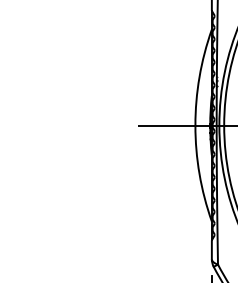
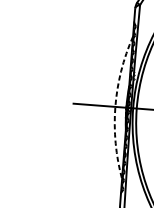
arc: (195, 125) -> (115, 106), solid -> dashed

